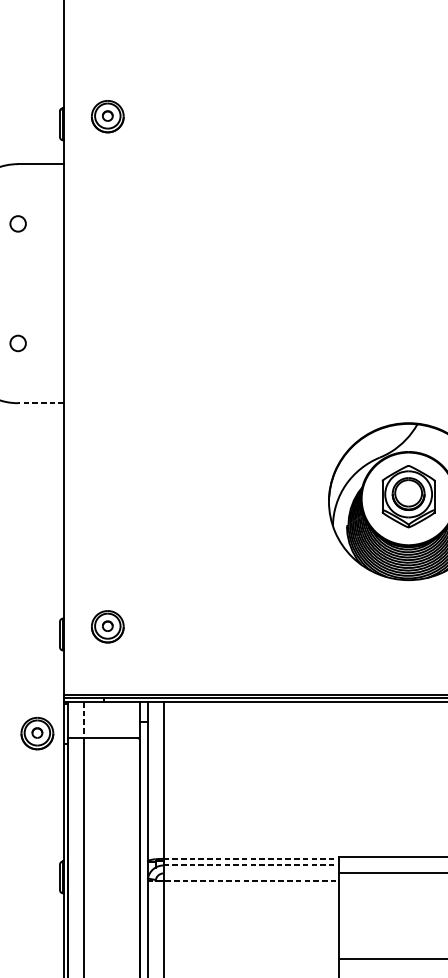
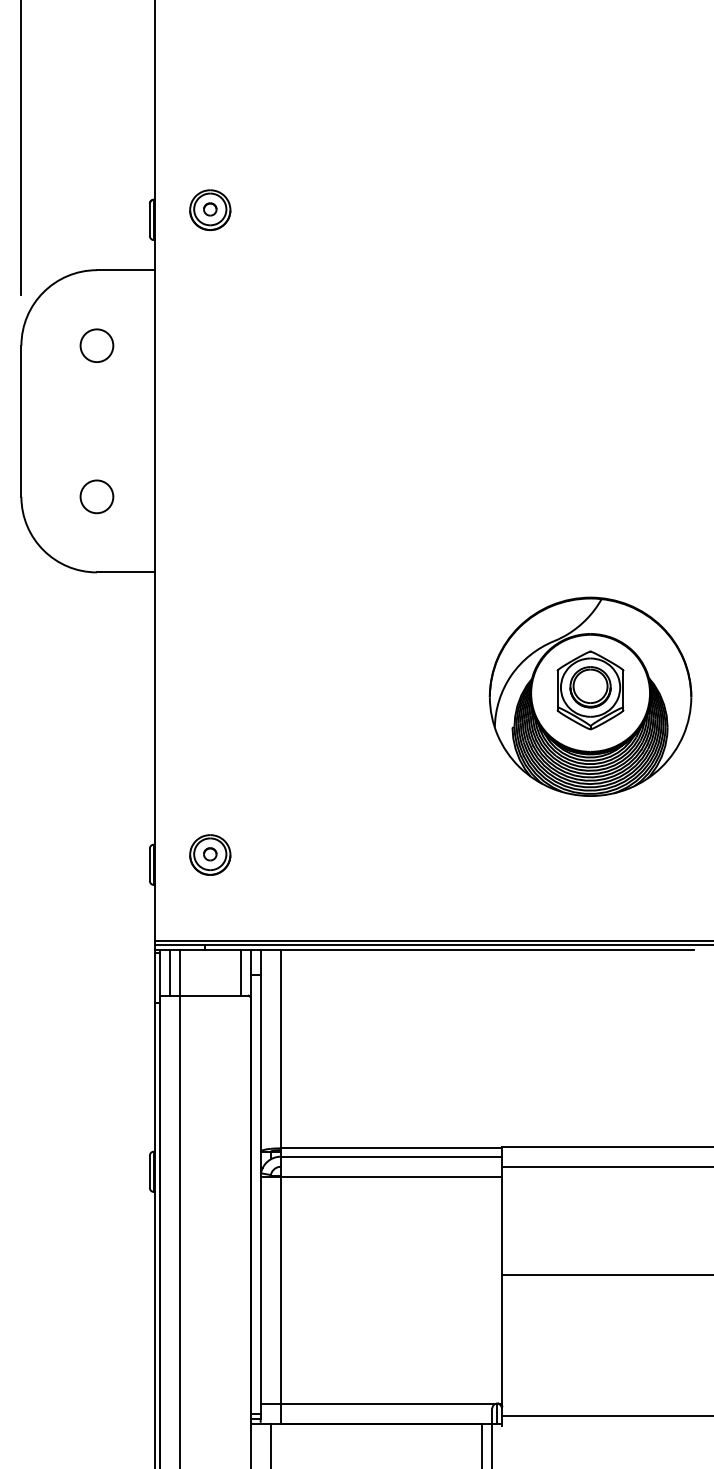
circle: (17, 223) -> (96, 345), size x1.67
circle: (17, 343) -> (96, 496), size x1.67
line: (40, 403) -> (125, 572), dashed -> solid
line: (76, 719) -> (170, 972), added
line: (84, 719) -> (180, 972), dashed -> solid
line: (131, 719) -> (240, 972), added
part: (37, 733) -> (121, 989), removed
line: (251, 858) -> (391, 1148), dashed -> solid
line: (251, 865) -> (391, 1156), dashed -> solid
line: (243, 881) -> (381, 1176), dashed -> solid

